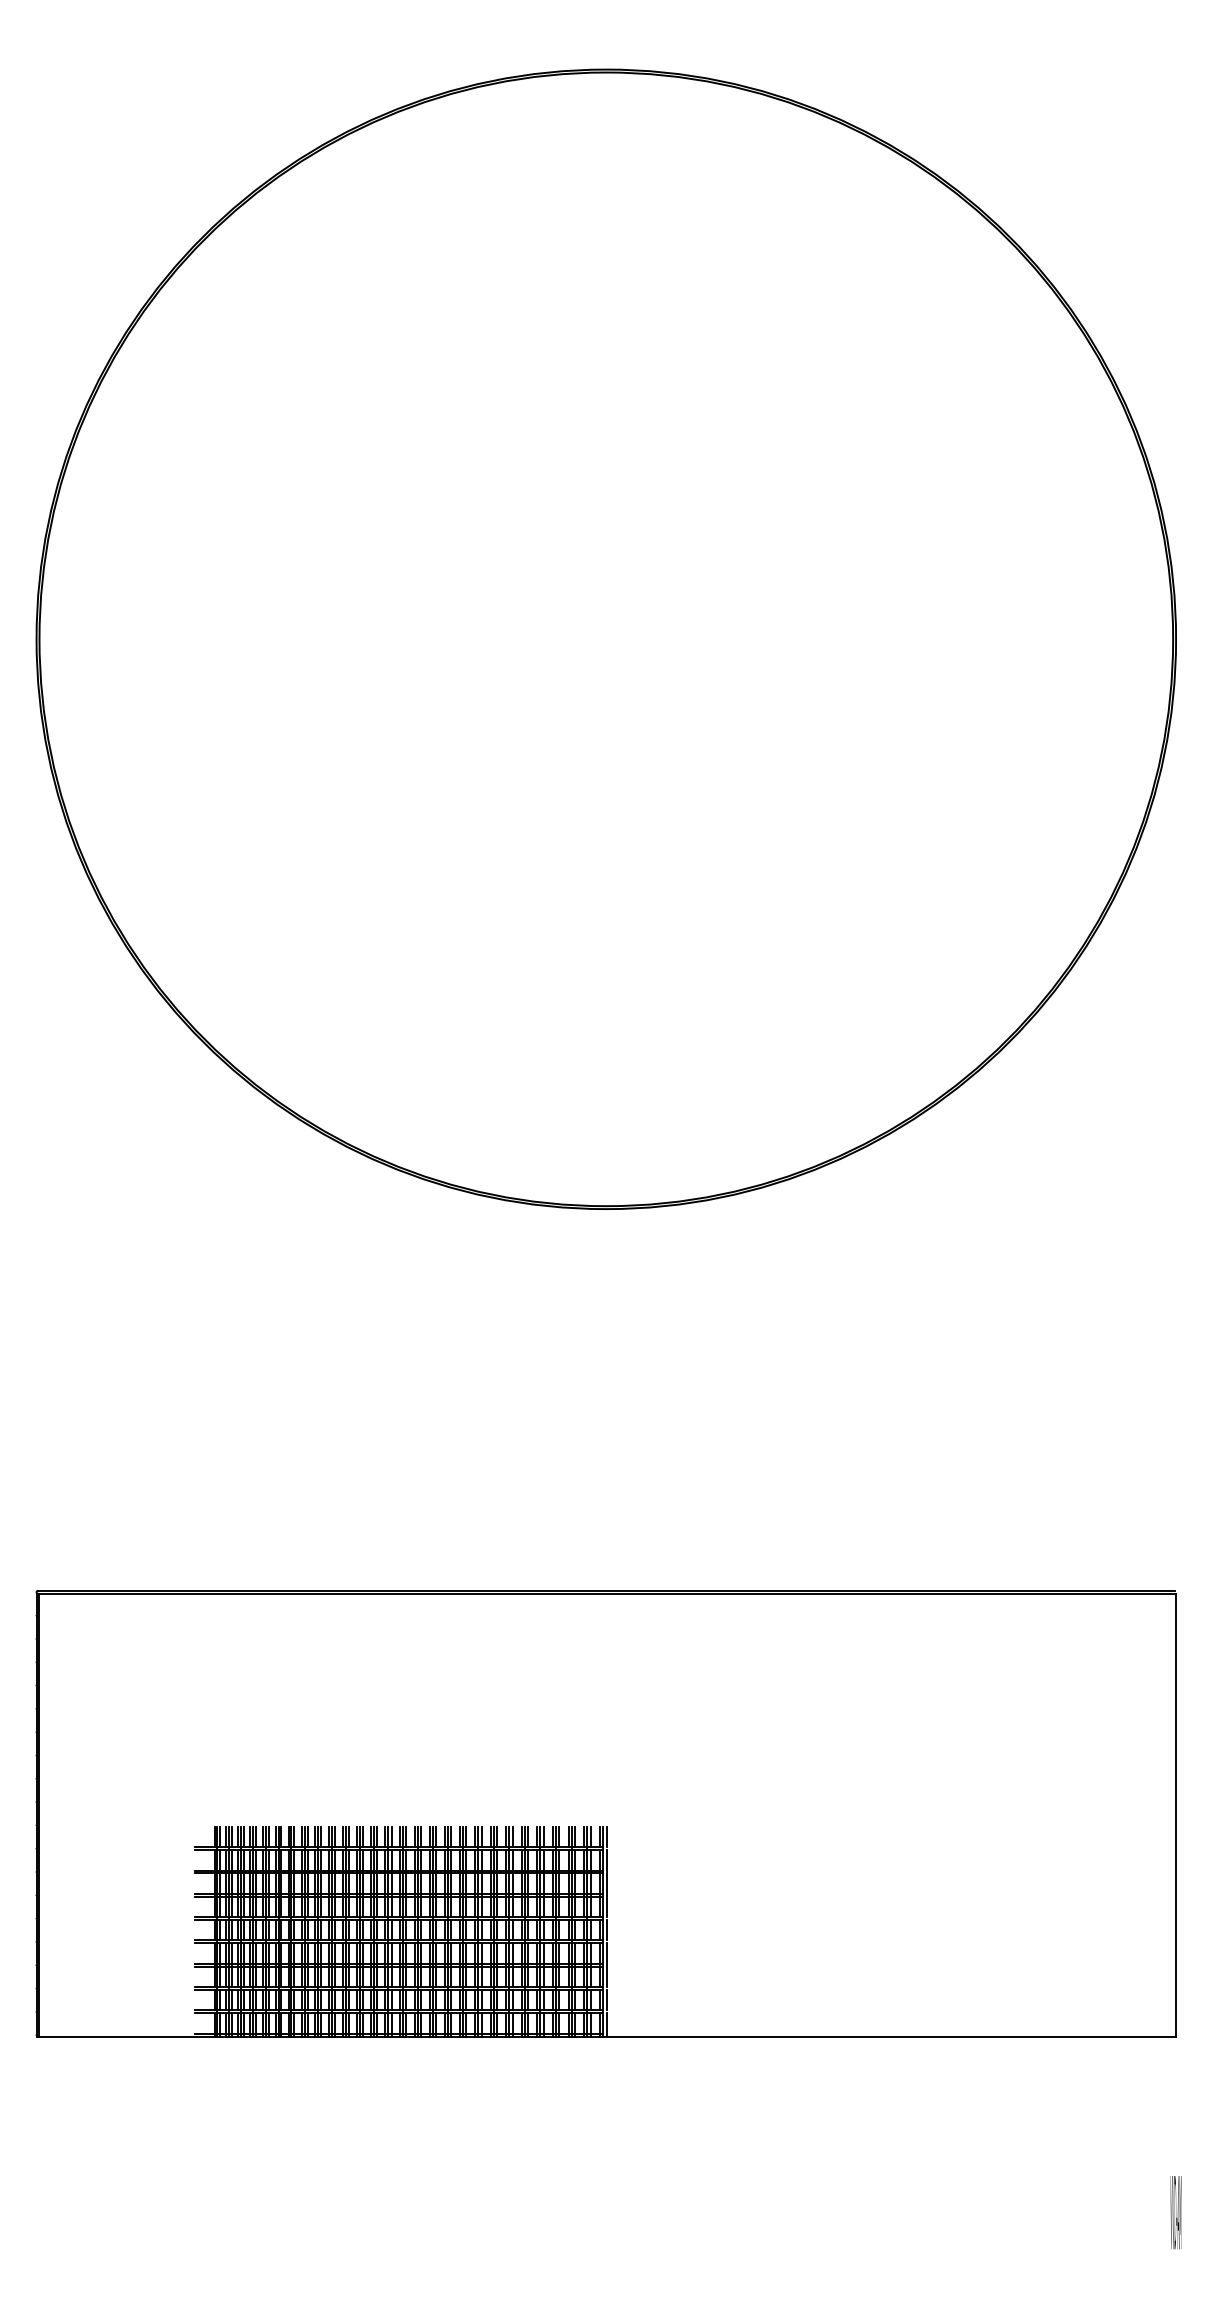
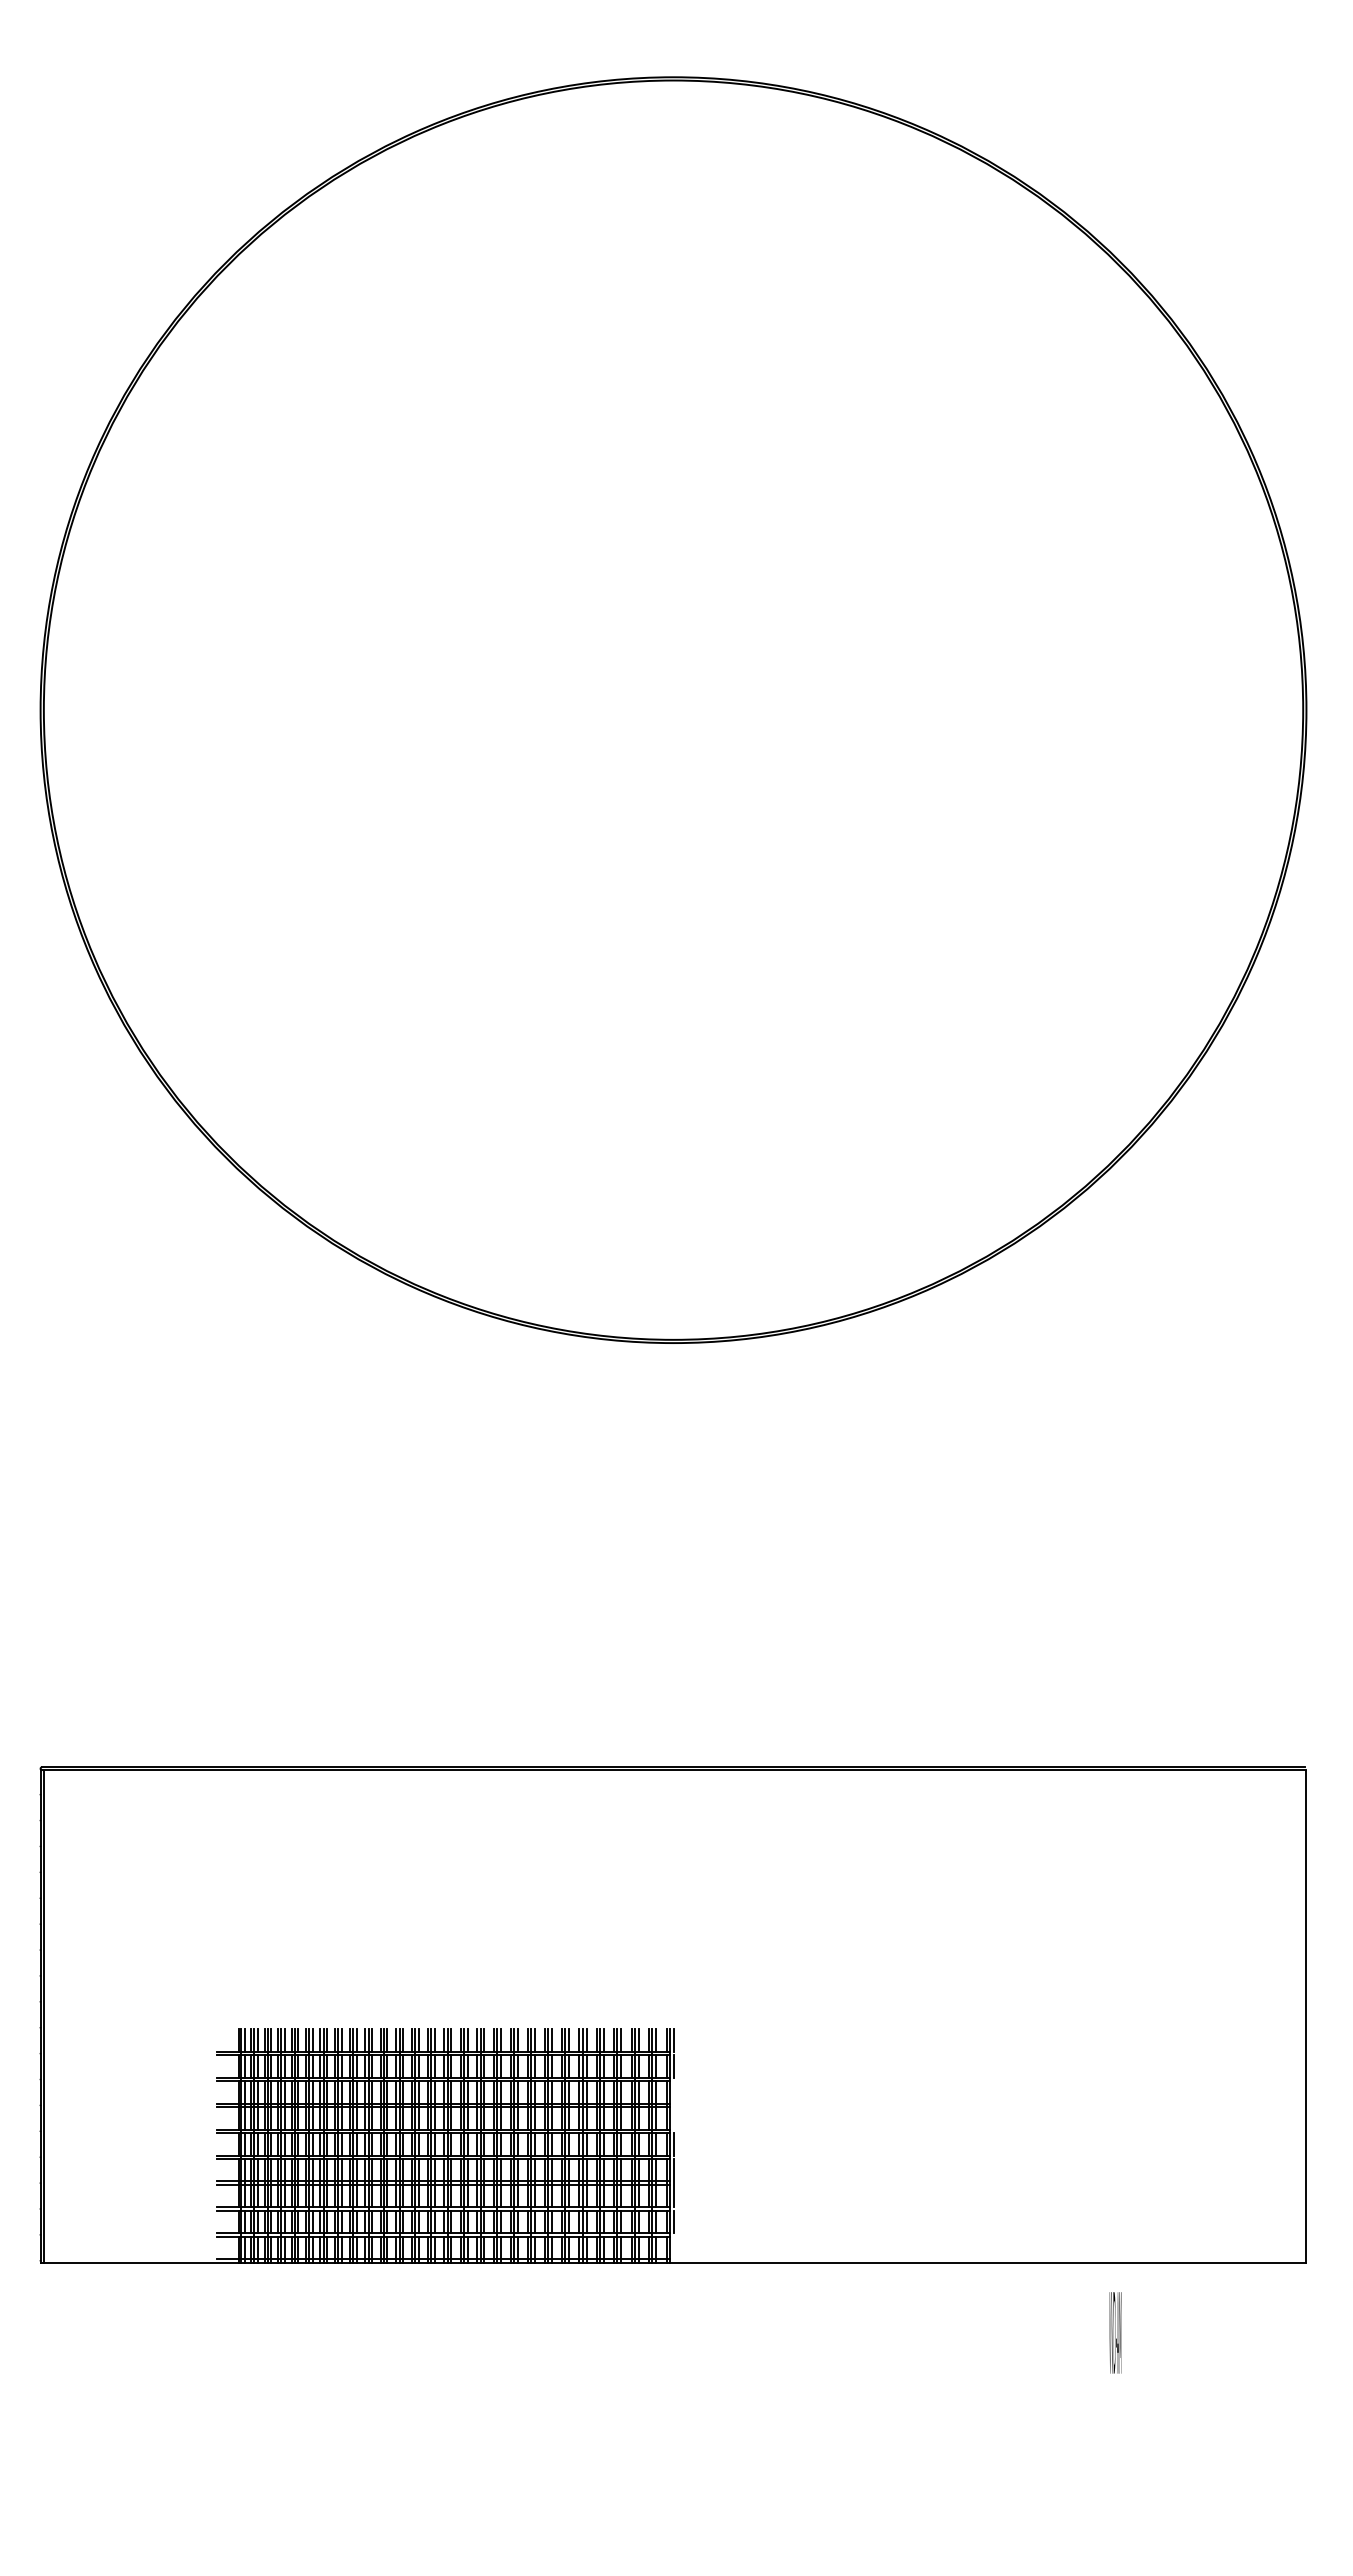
line: (606, 1895) -> (673, 2105), removed
line: (606, 2025) -> (673, 2249), removed
text: (1176, 2212) -> (1115, 2332), moved

